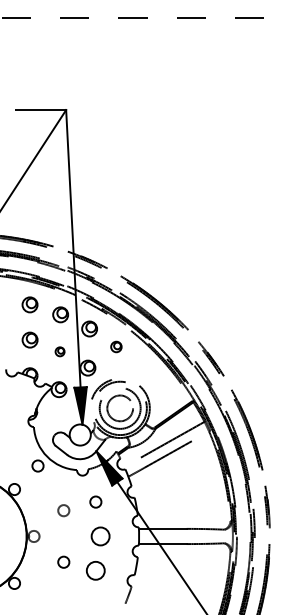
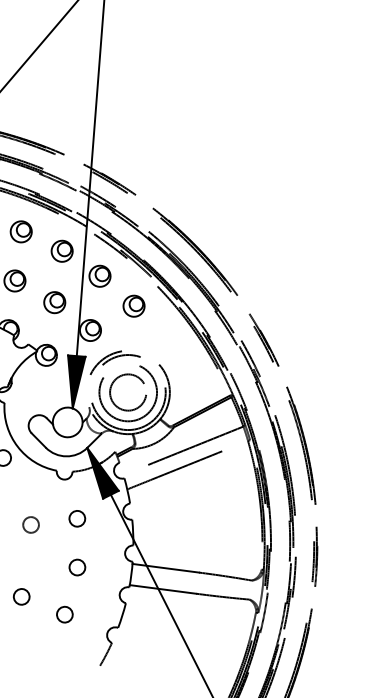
part: (116, 346) -> (134, 305), size x1.43
part: (59, 351) -> (53, 302), size x1.67
circle: (99, 536) -> (76, 567), size x0.62
circle: (95, 570) -> (64, 614), size x0.62

